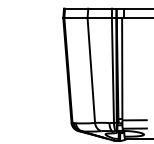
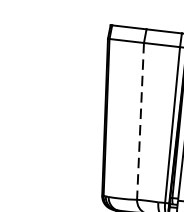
line: (91, 70) -> (140, 121), solid -> dashed

